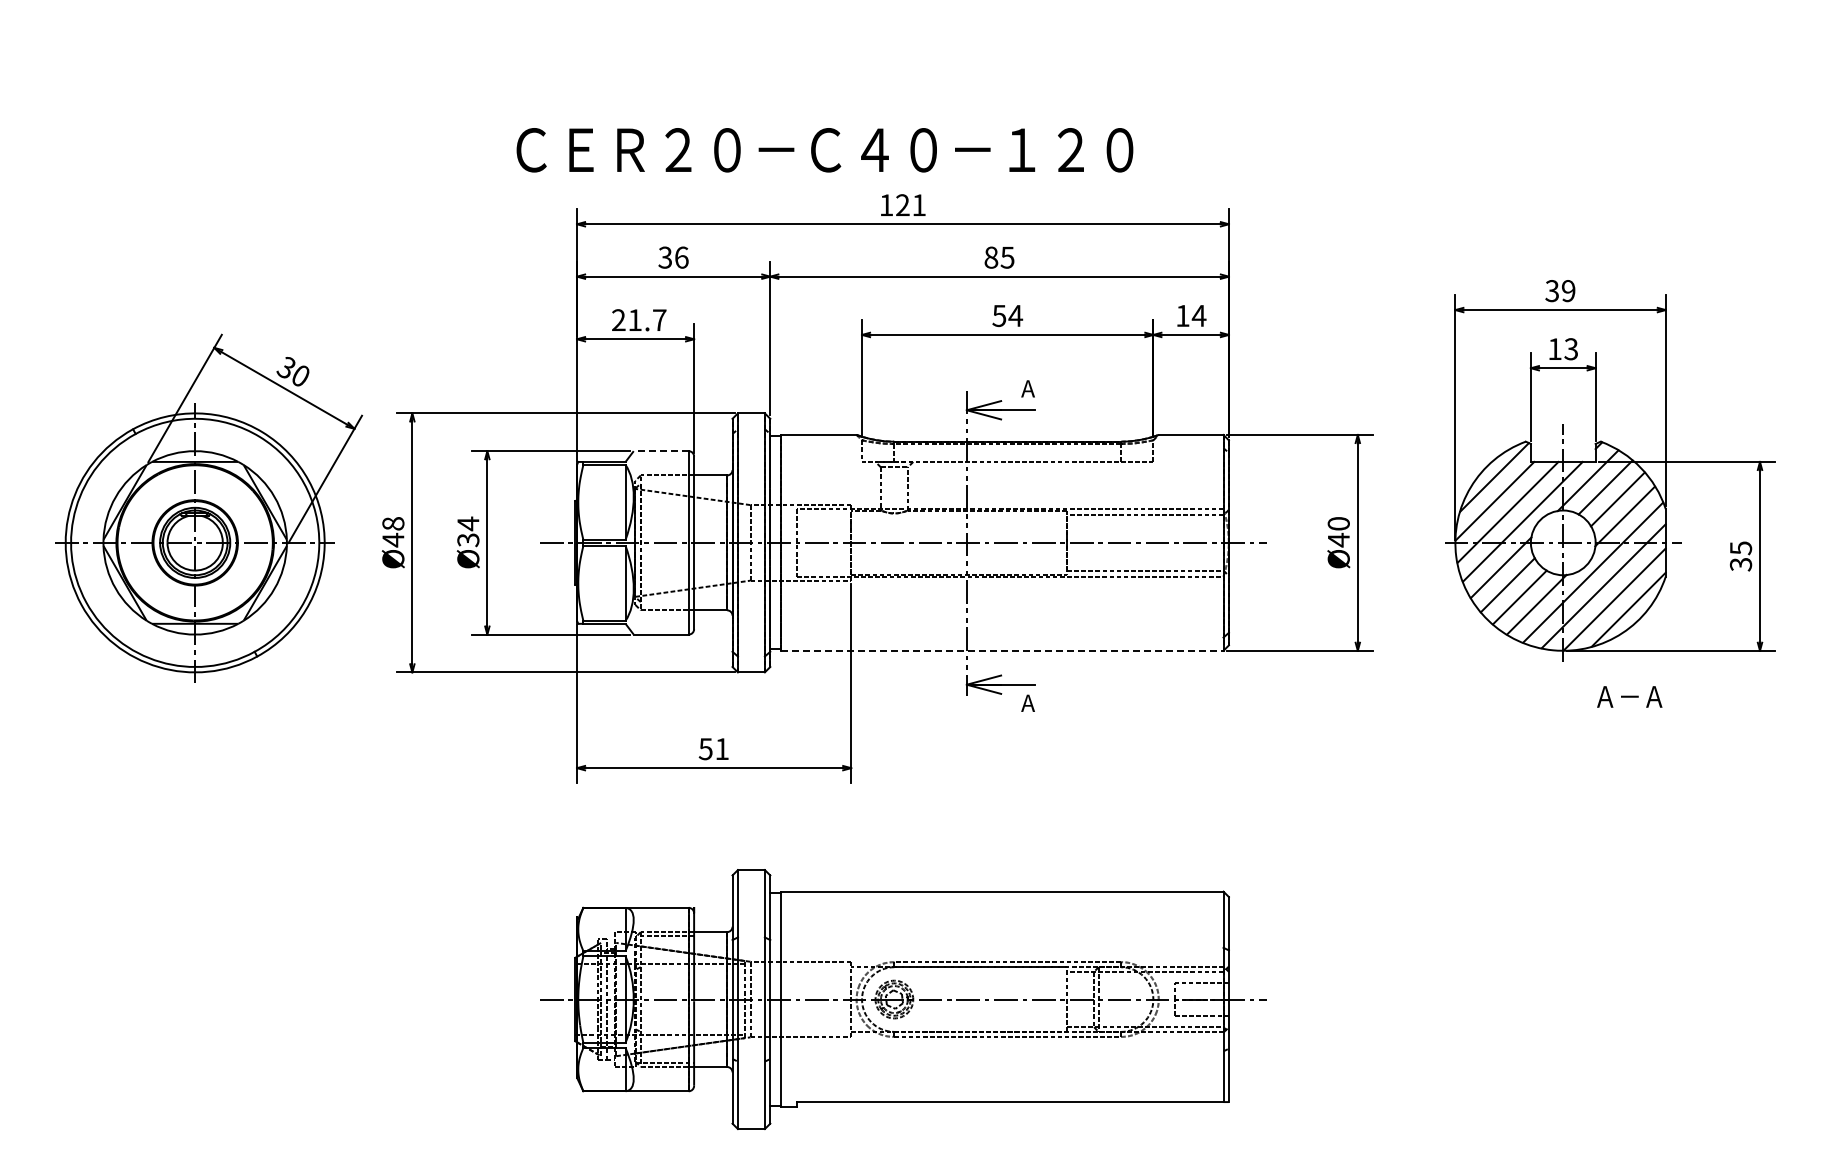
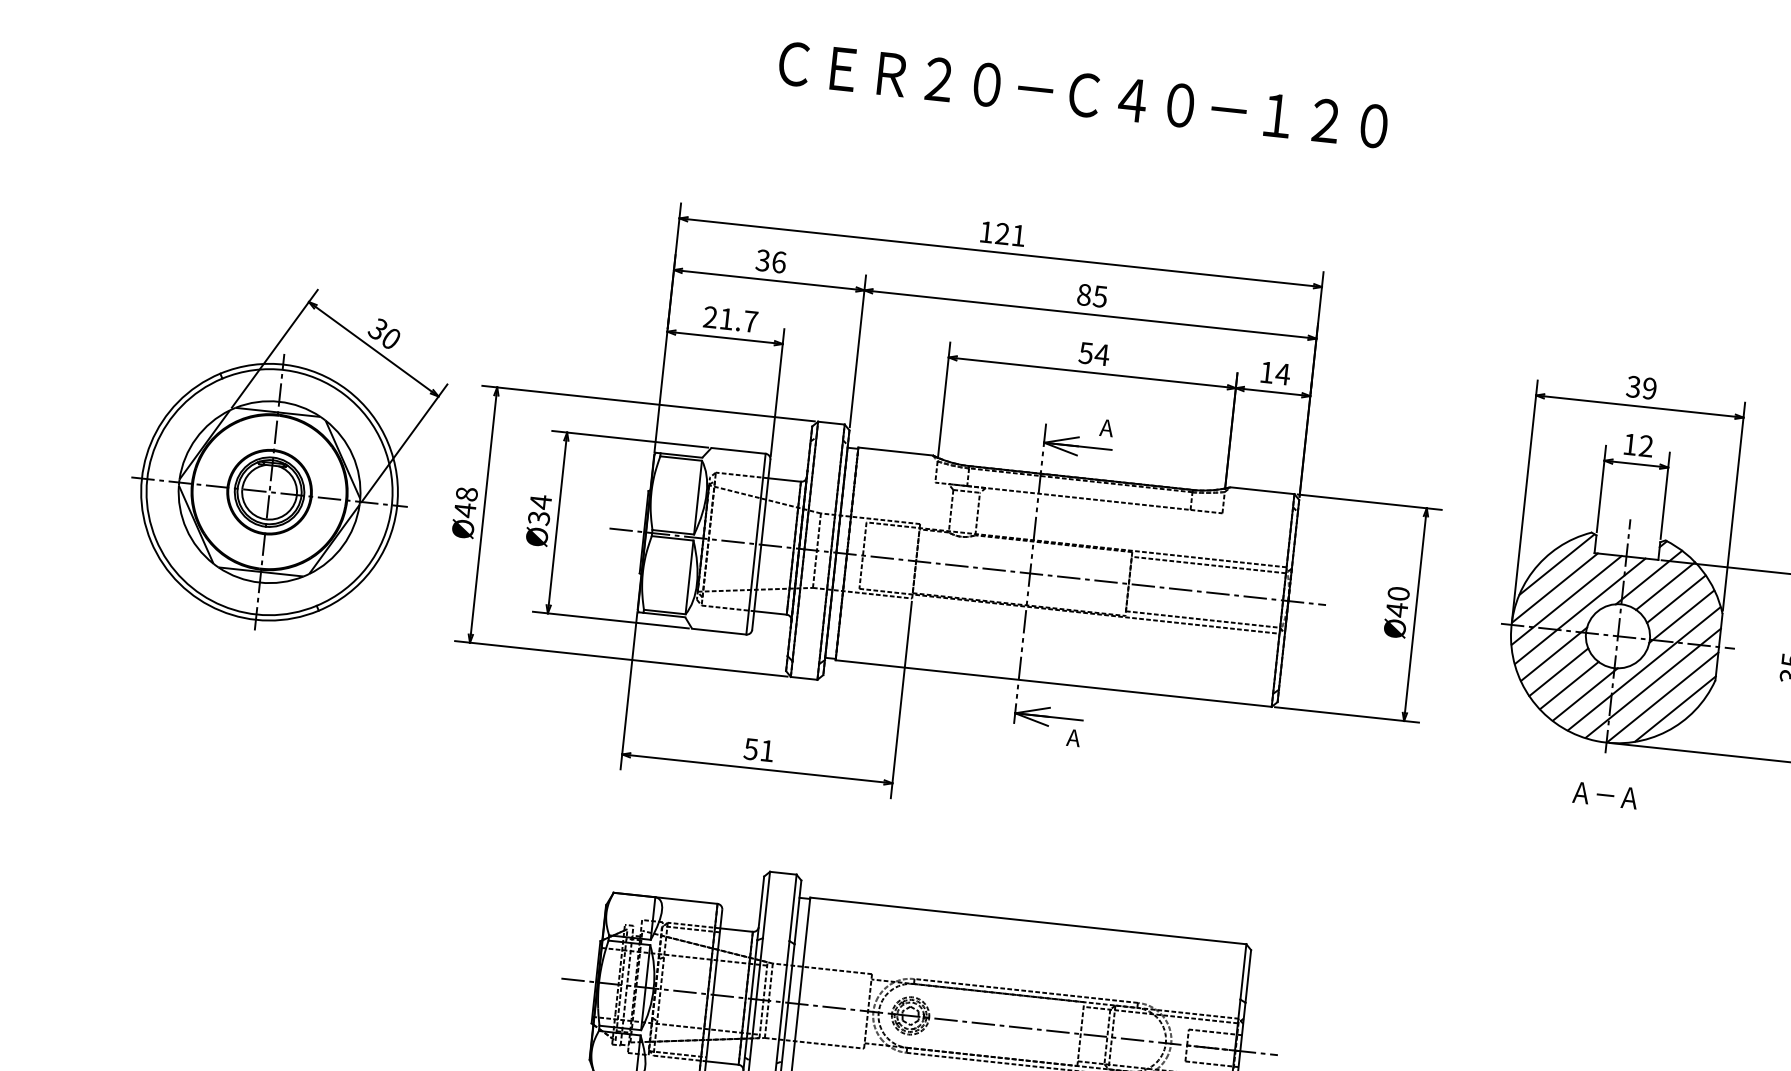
text: (824, 150) -> (1082, 95), moved
text: (1571, 349) -> (1646, 446), 13 -> 12
line: (660, 451) -> (737, 451), dashed -> solid
line: (1002, 650) -> (1053, 683), dashed -> solid
text: (1629, 696) -> (1605, 795), moved

